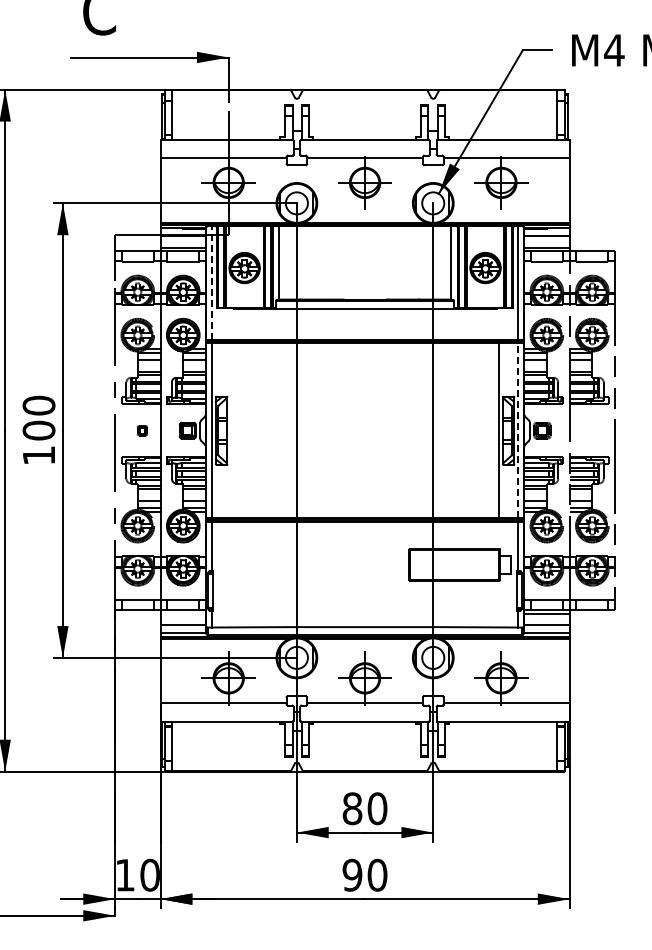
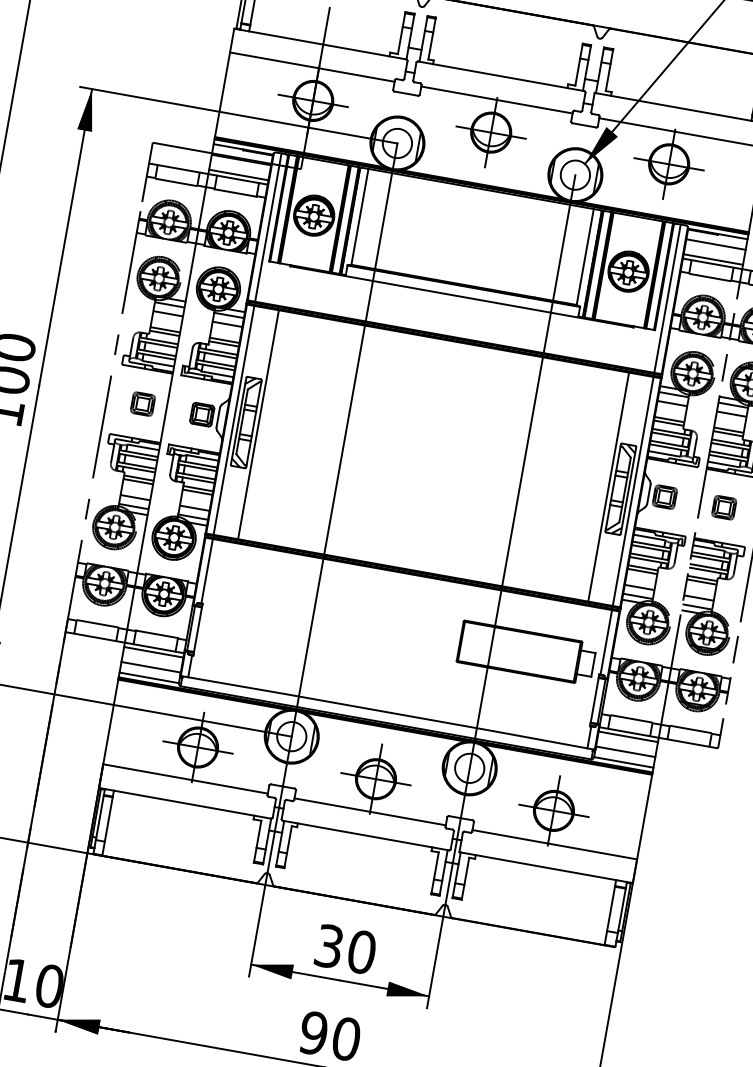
line: (212, 282) -> (268, 227), dashed -> solid
part: (142, 430) -> (143, 403), size x1.67
line: (230, 430) -> (257, 424), added
line: (518, 430) -> (633, 491), dashed -> solid
part: (587, 430) -> (723, 507), added
line: (183, 613) -> (154, 652), added
text: (352, 808) -> (329, 946), 80 -> 30

